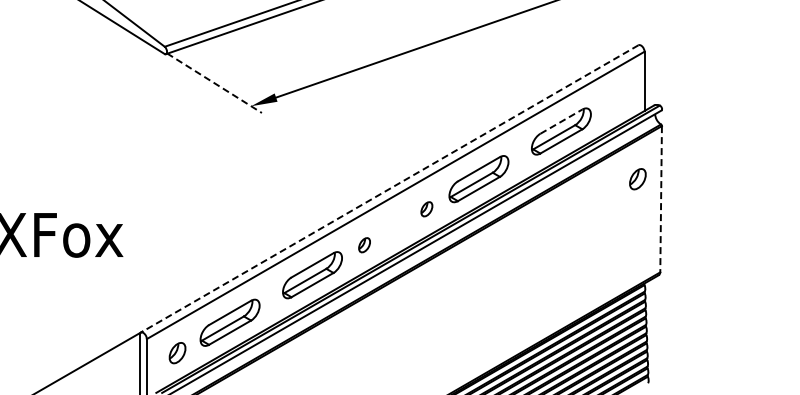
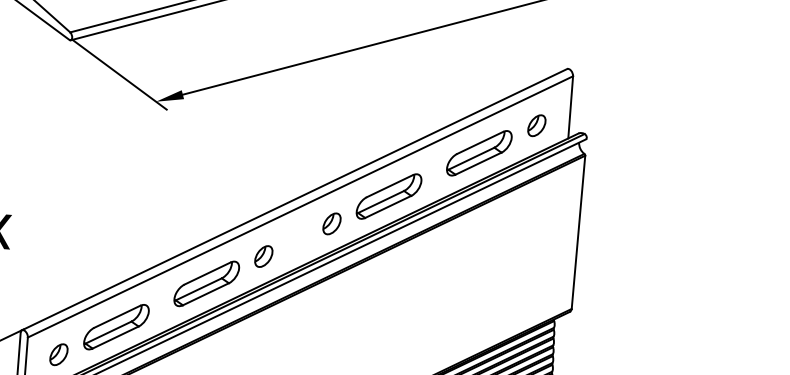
line: (214, 83) -> (119, 74), dashed -> solid
line: (561, 121) -> (480, 142), dashed -> solid
part: (637, 179) -> (536, 125), moved
line: (389, 189) -> (294, 200), dashed -> solid
line: (661, 199) -> (578, 232), dashed -> solid
part: (426, 209) -> (331, 224), size x1.43
part: (364, 245) -> (263, 256), size x1.43

